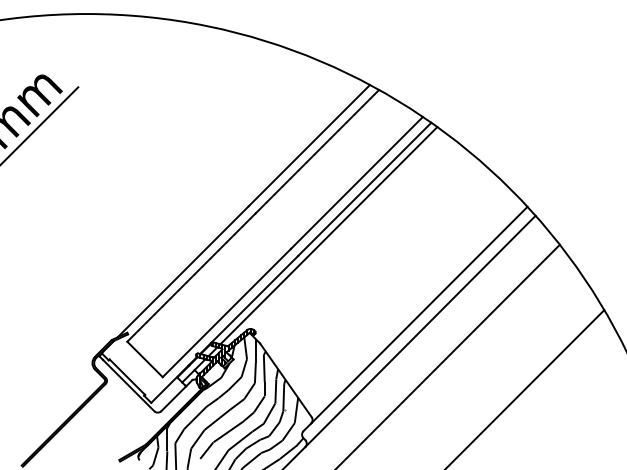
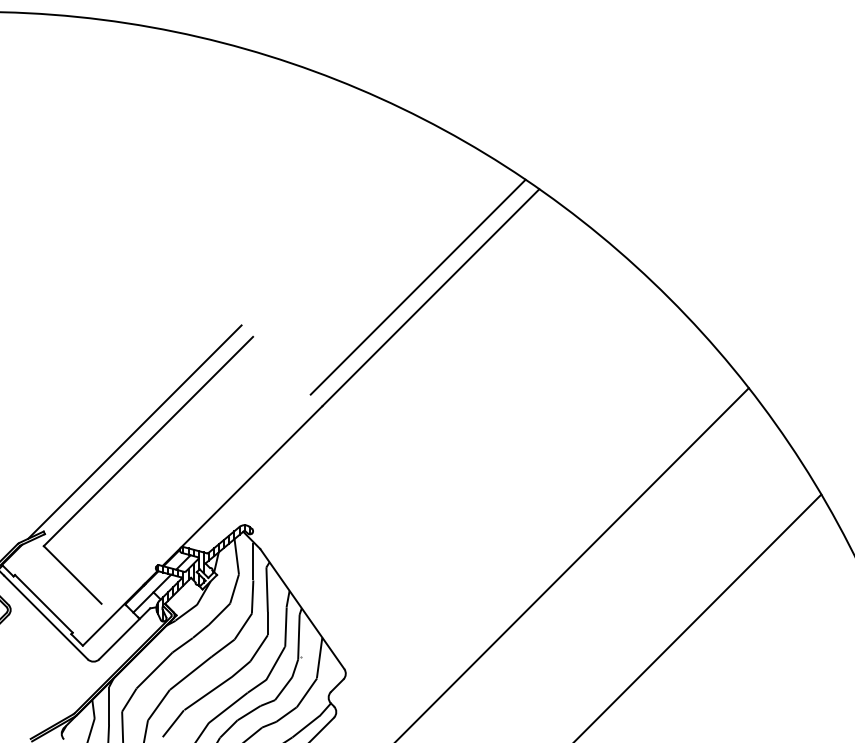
line: (308, 145) -> (339, 226), removed
line: (317, 151) -> (353, 236), removed
line: (328, 235) -> (371, 372), removed
line: (226, 312) -> (205, 498), removed
line: (419, 314) -> (520, 501), removed
line: (420, 331) -> (521, 529), removed

